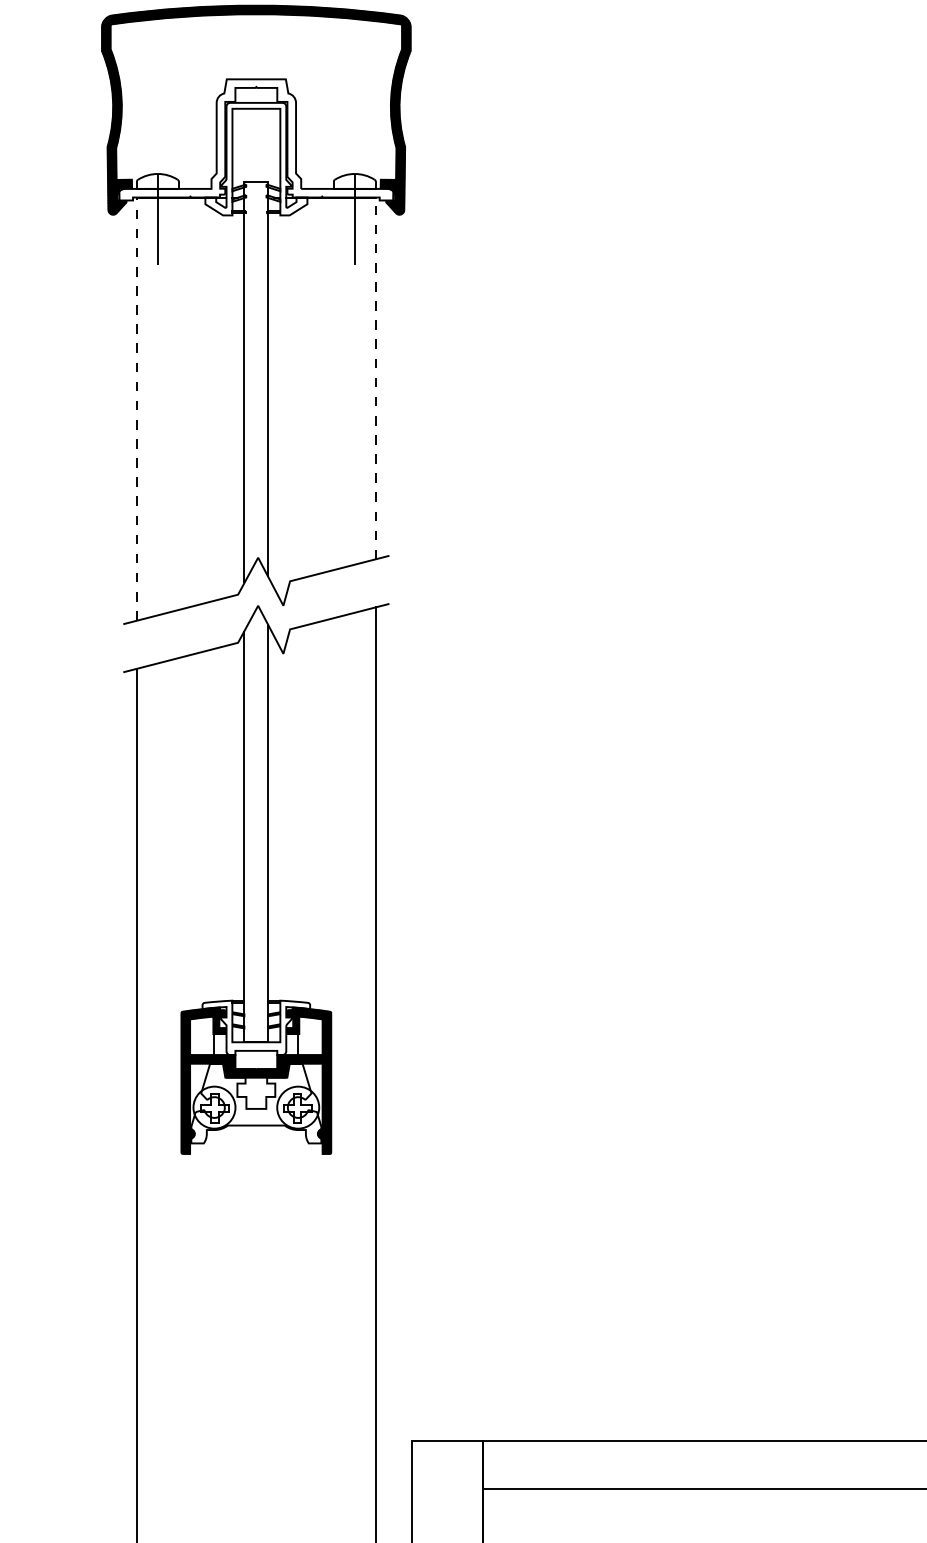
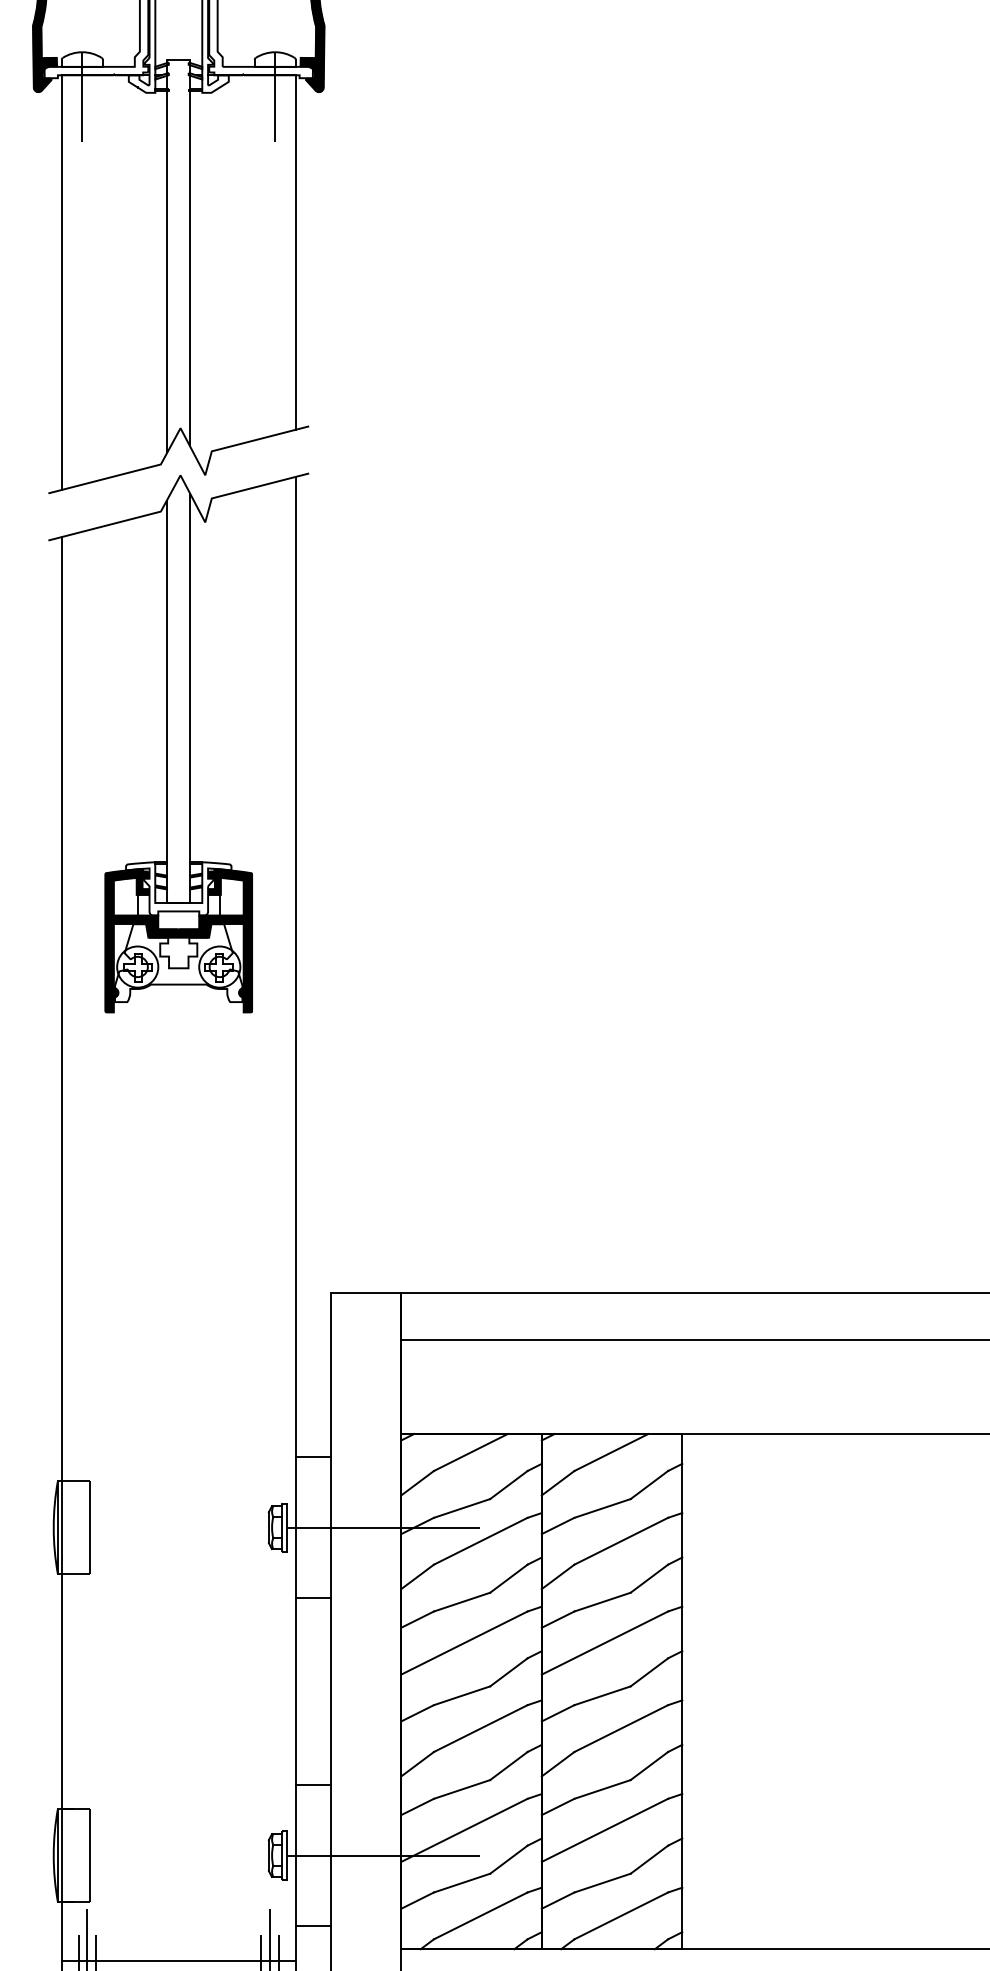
line: (375, 378) -> (295, 252), dashed -> solid
line: (136, 408) -> (61, 282), dashed -> solid

